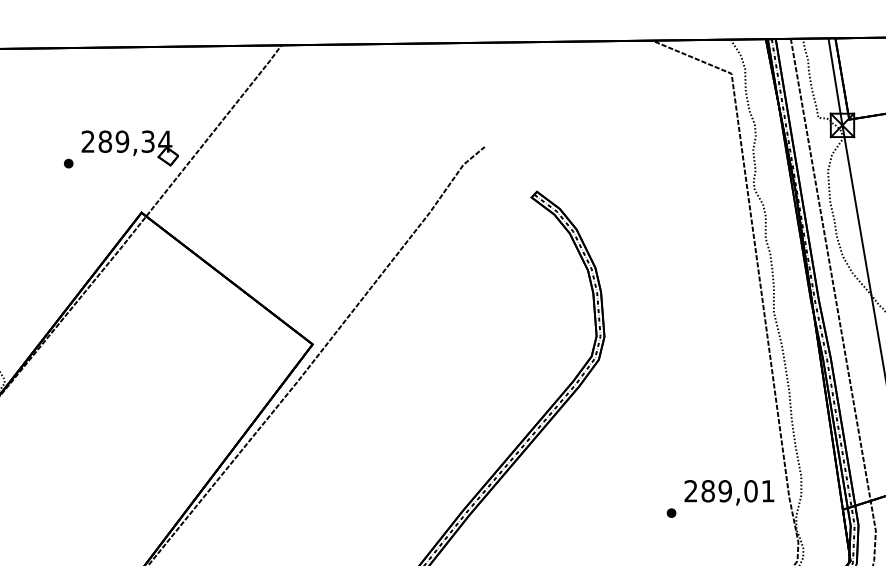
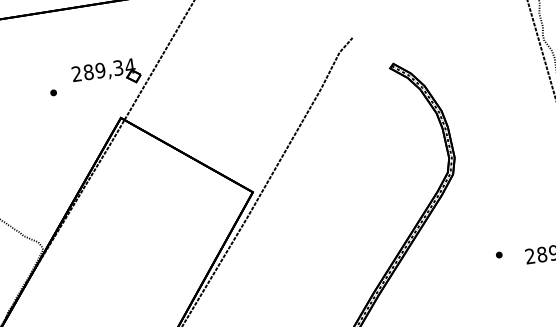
part: (68, 163) -> (53, 92), moved
part: (671, 512) -> (499, 254), moved

